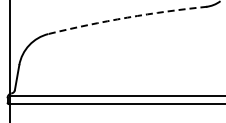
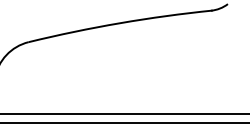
arc: (127, 17) -> (120, 23), dashed -> solid

